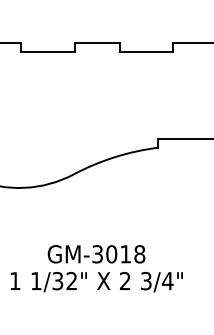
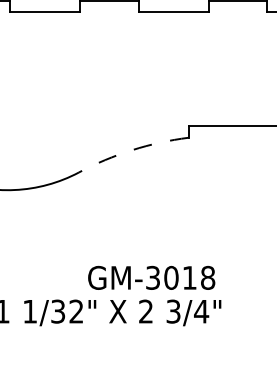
arc: (114, 157) -> (132, 150), solid -> dashed
text: (96, 254) -> (151, 278), moved

